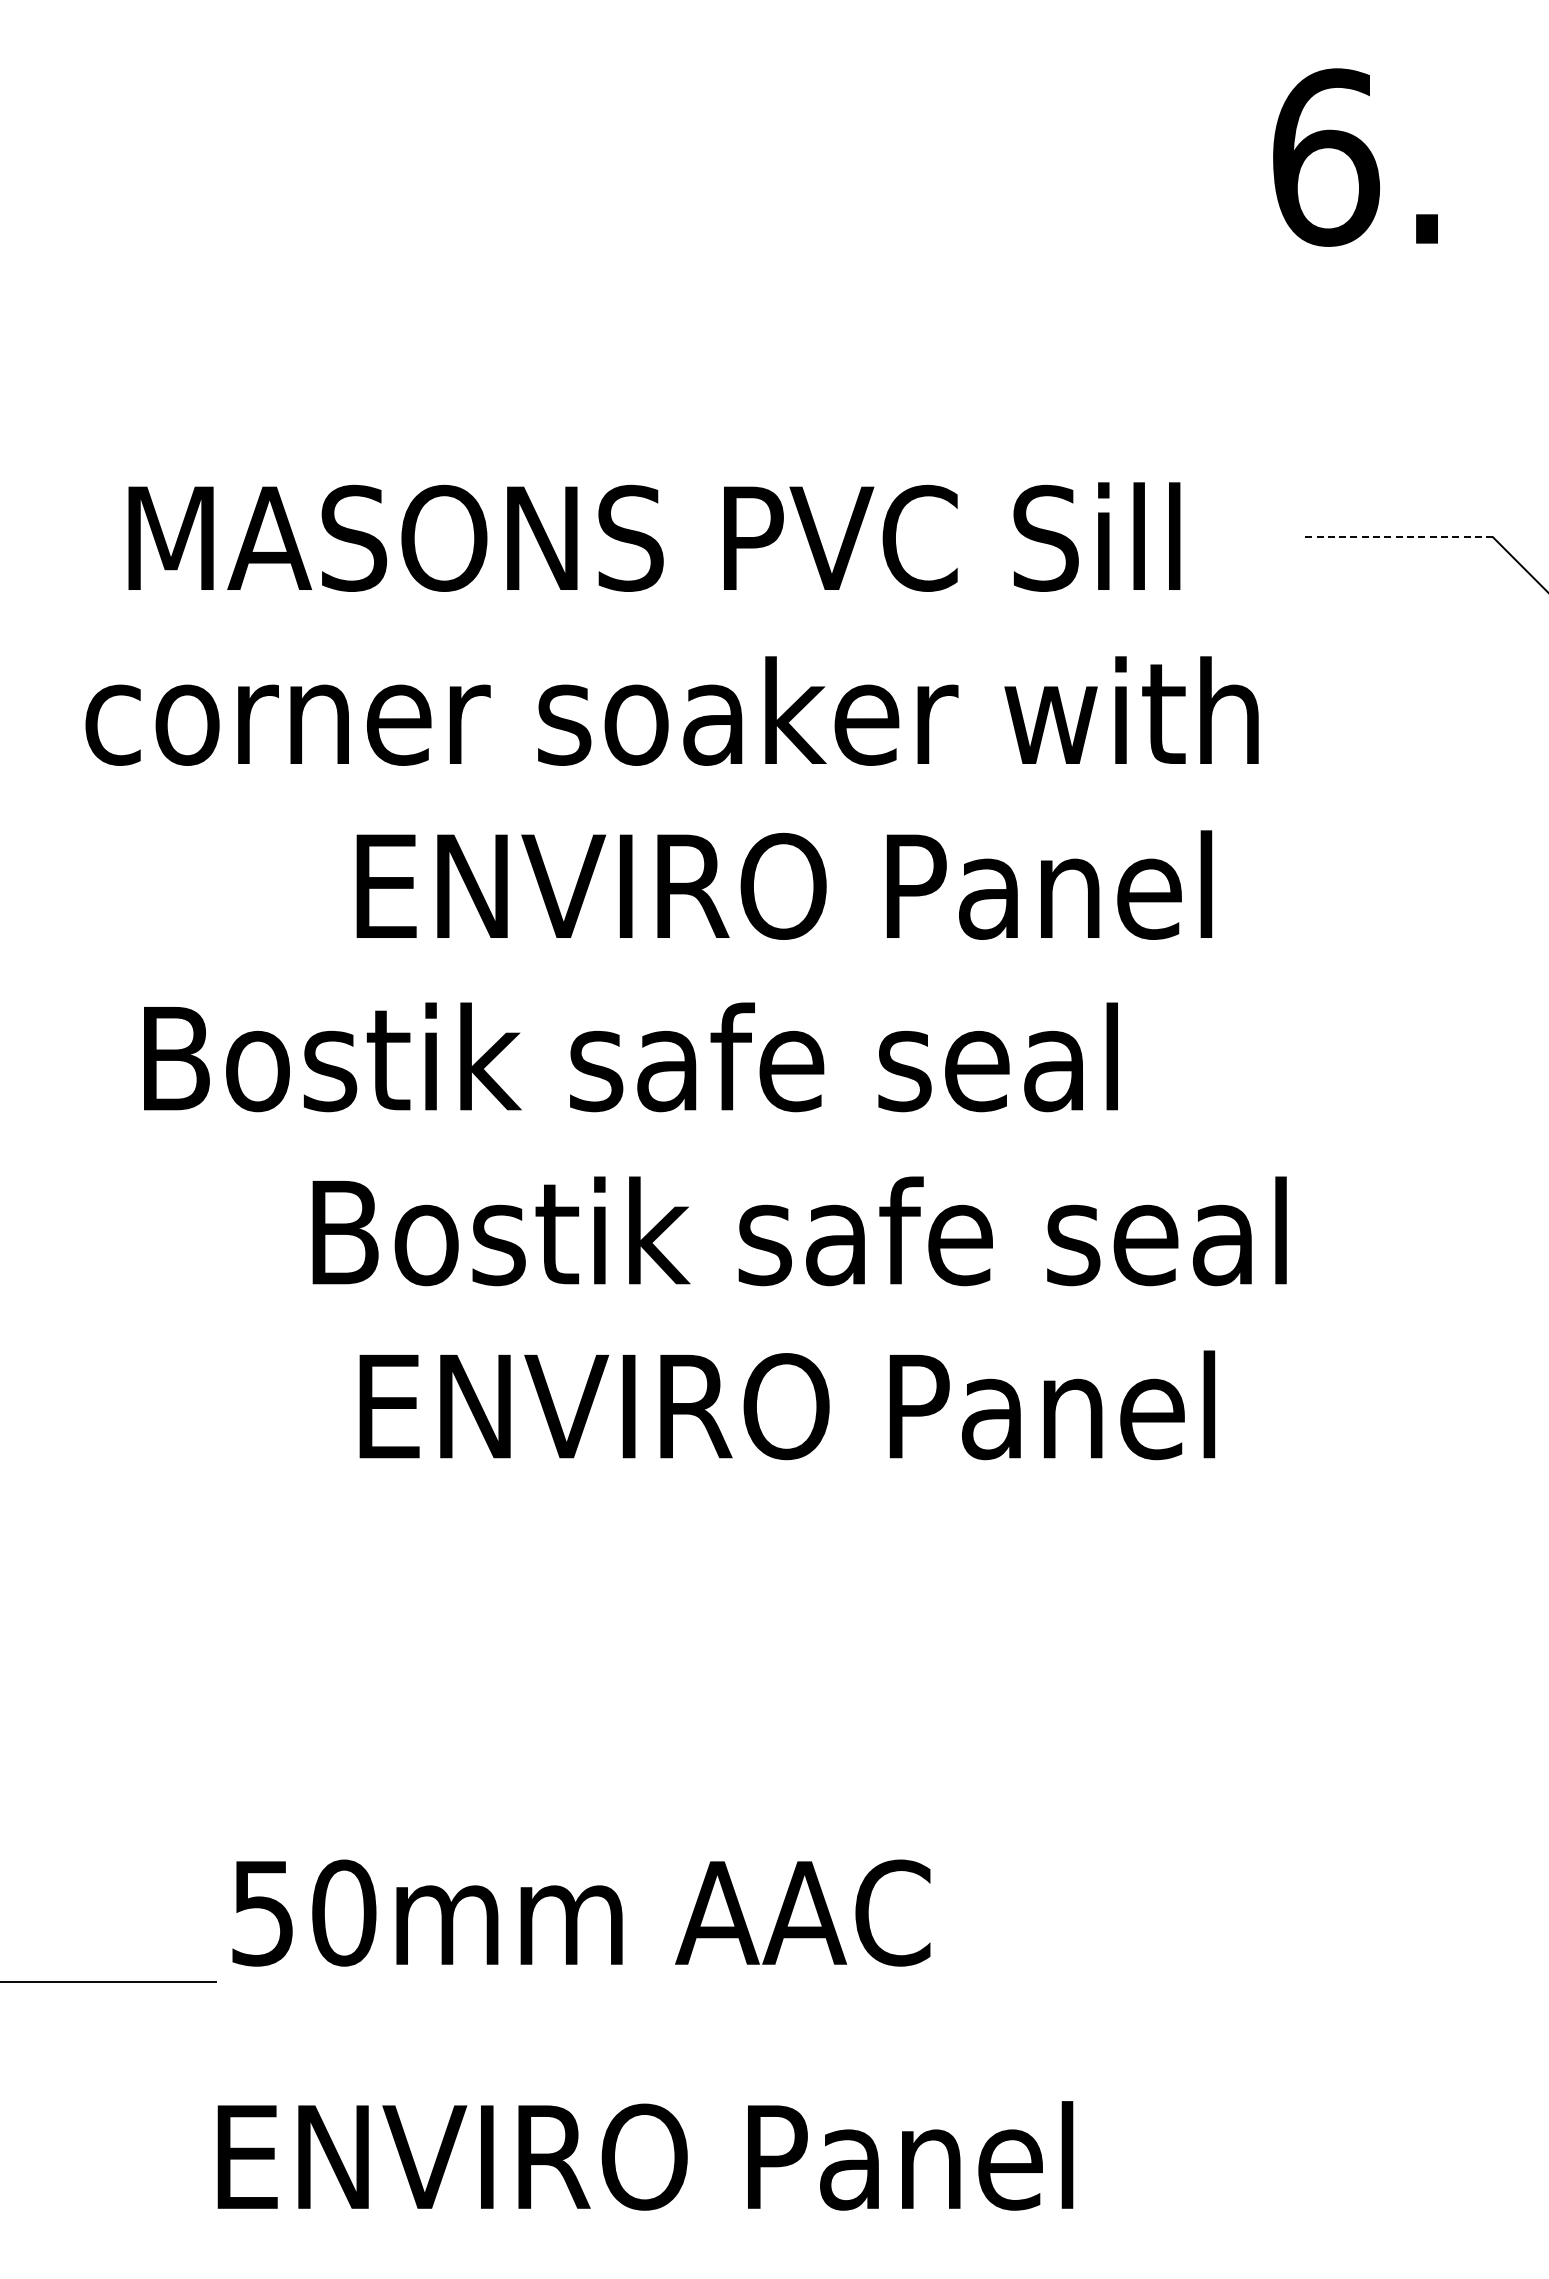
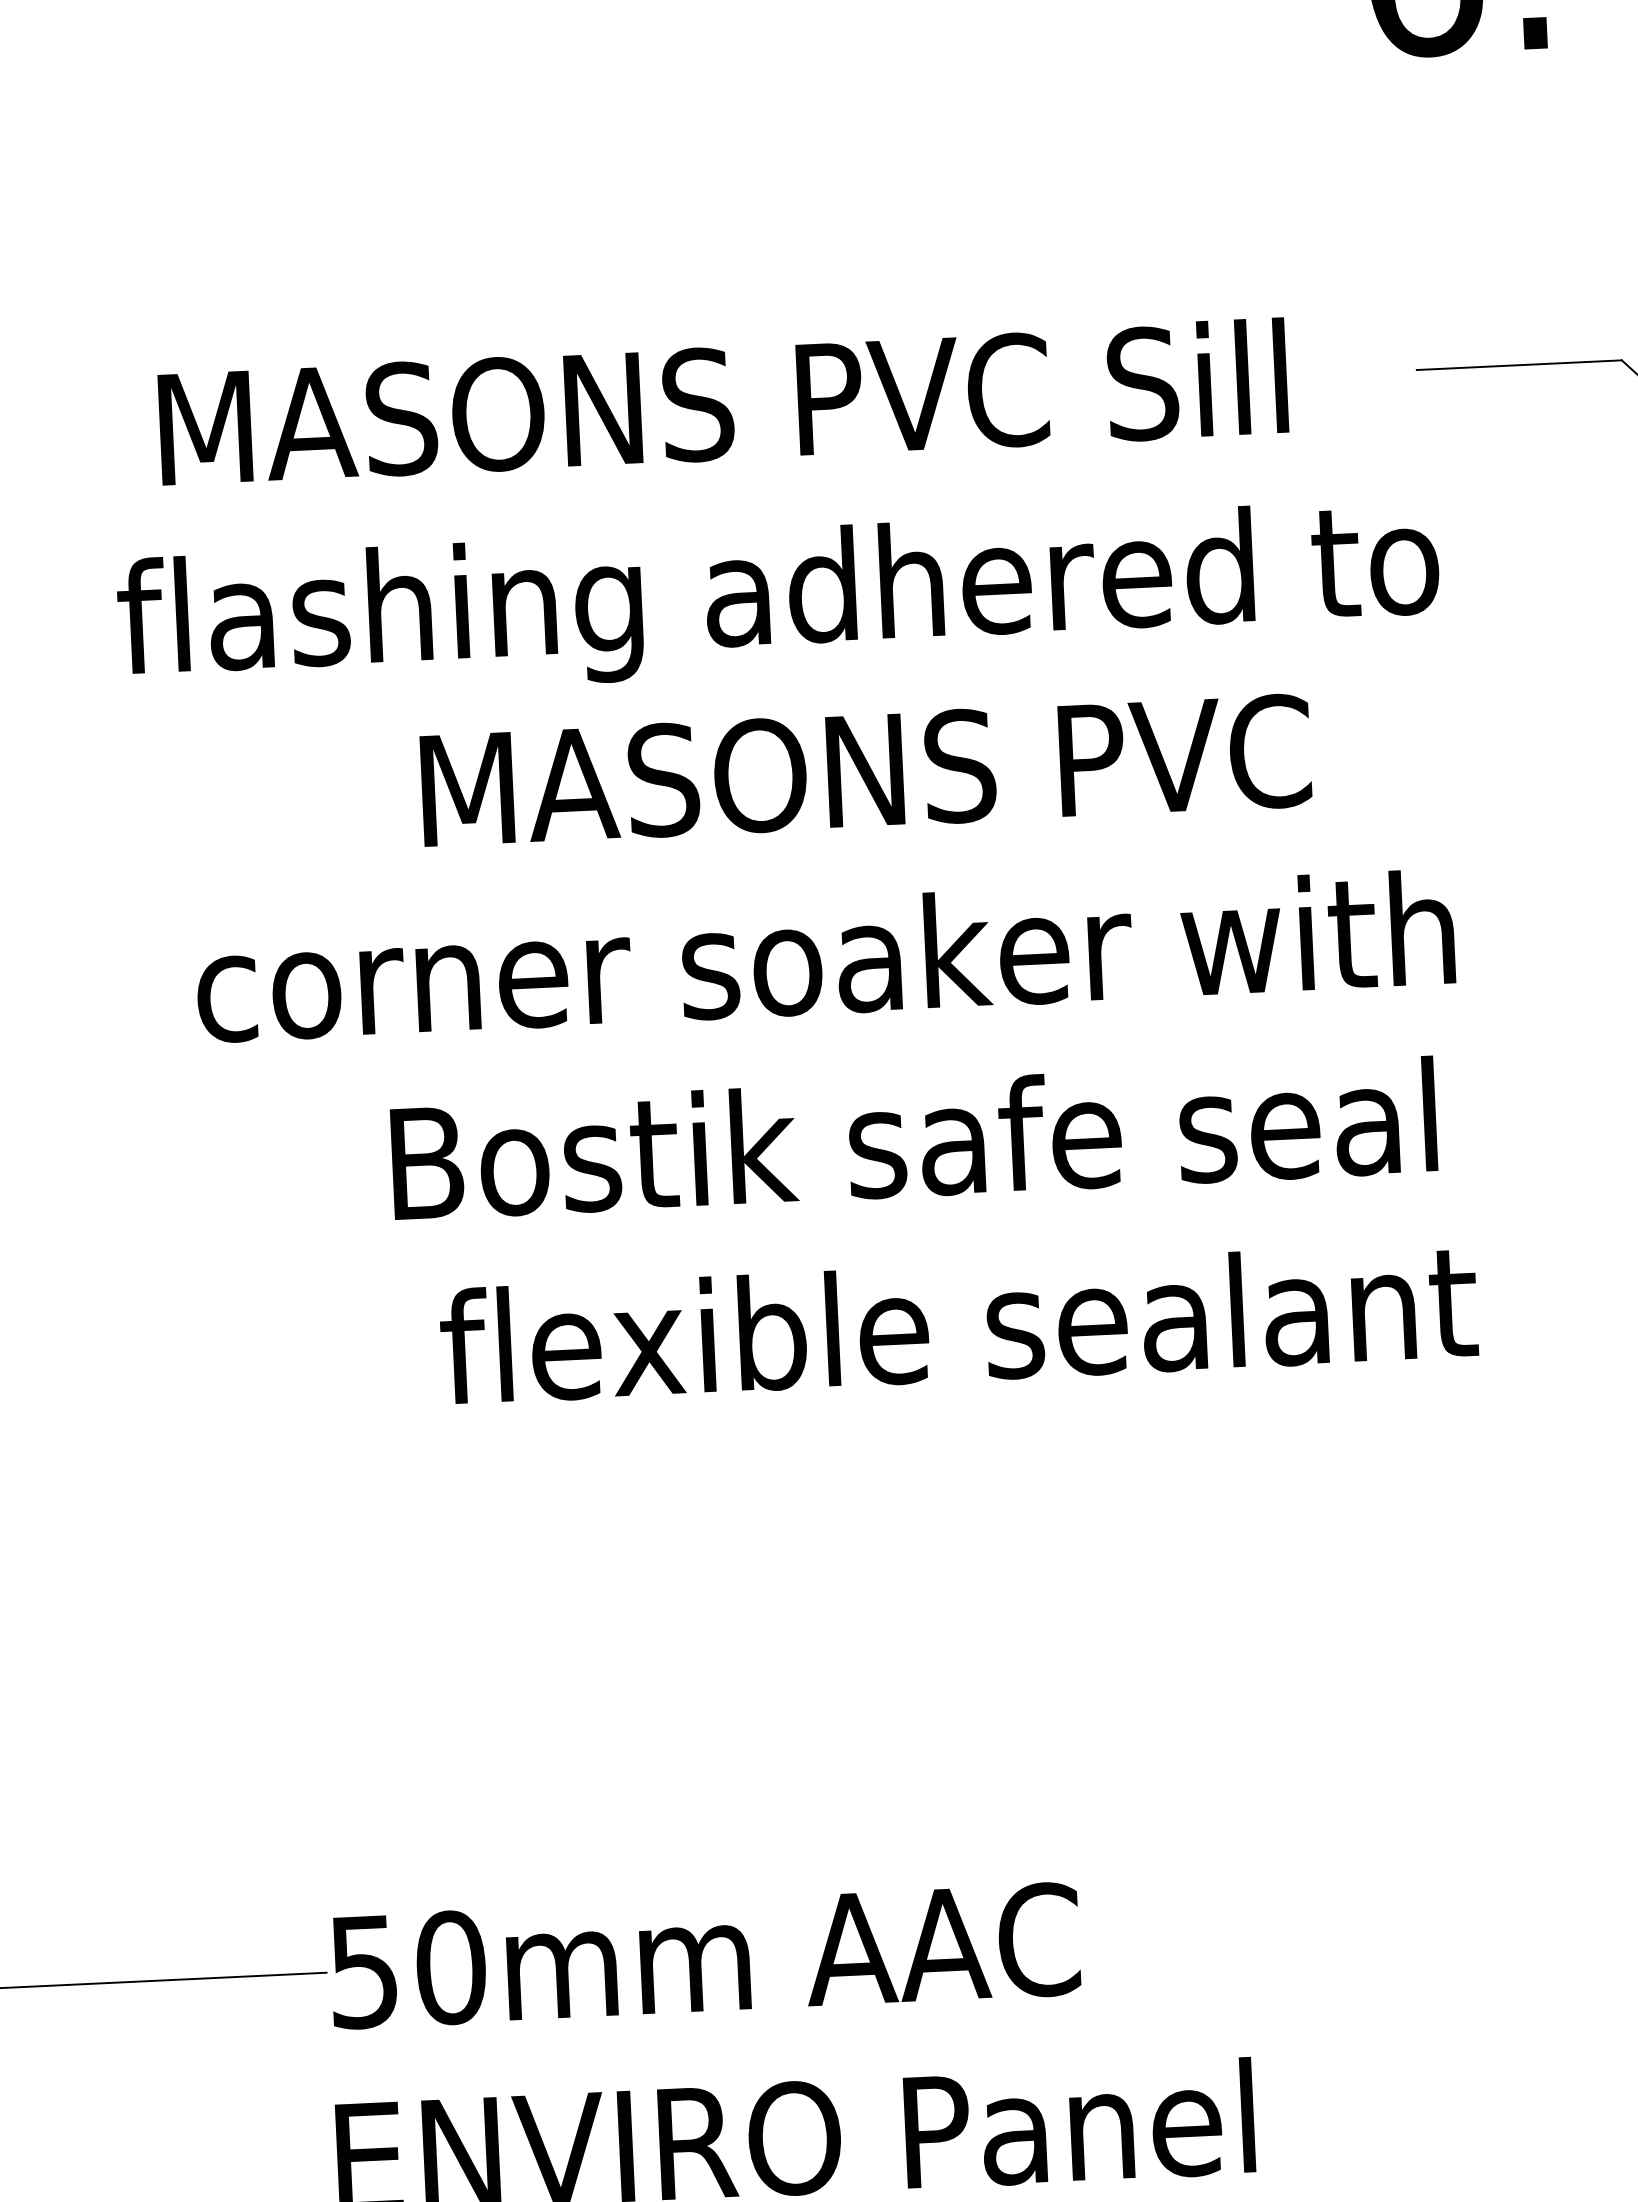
line: (1397, 537) -> (1519, 365), dashed -> solid
text: (697, 724) -> (778, 601), corner soaker with -> flashing adhered to
text: (790, 884) -> (886, 767), ENVIRO Panel -> MASONS PVC
text: (724, 1057) -> (824, 956), Bostik safe seal -> corner soaker with
text: (833, 1405) -> (959, 1323), ENVIRO Panel -> flexible sealant
text: (581, 1912) -> (705, 1955), moved

